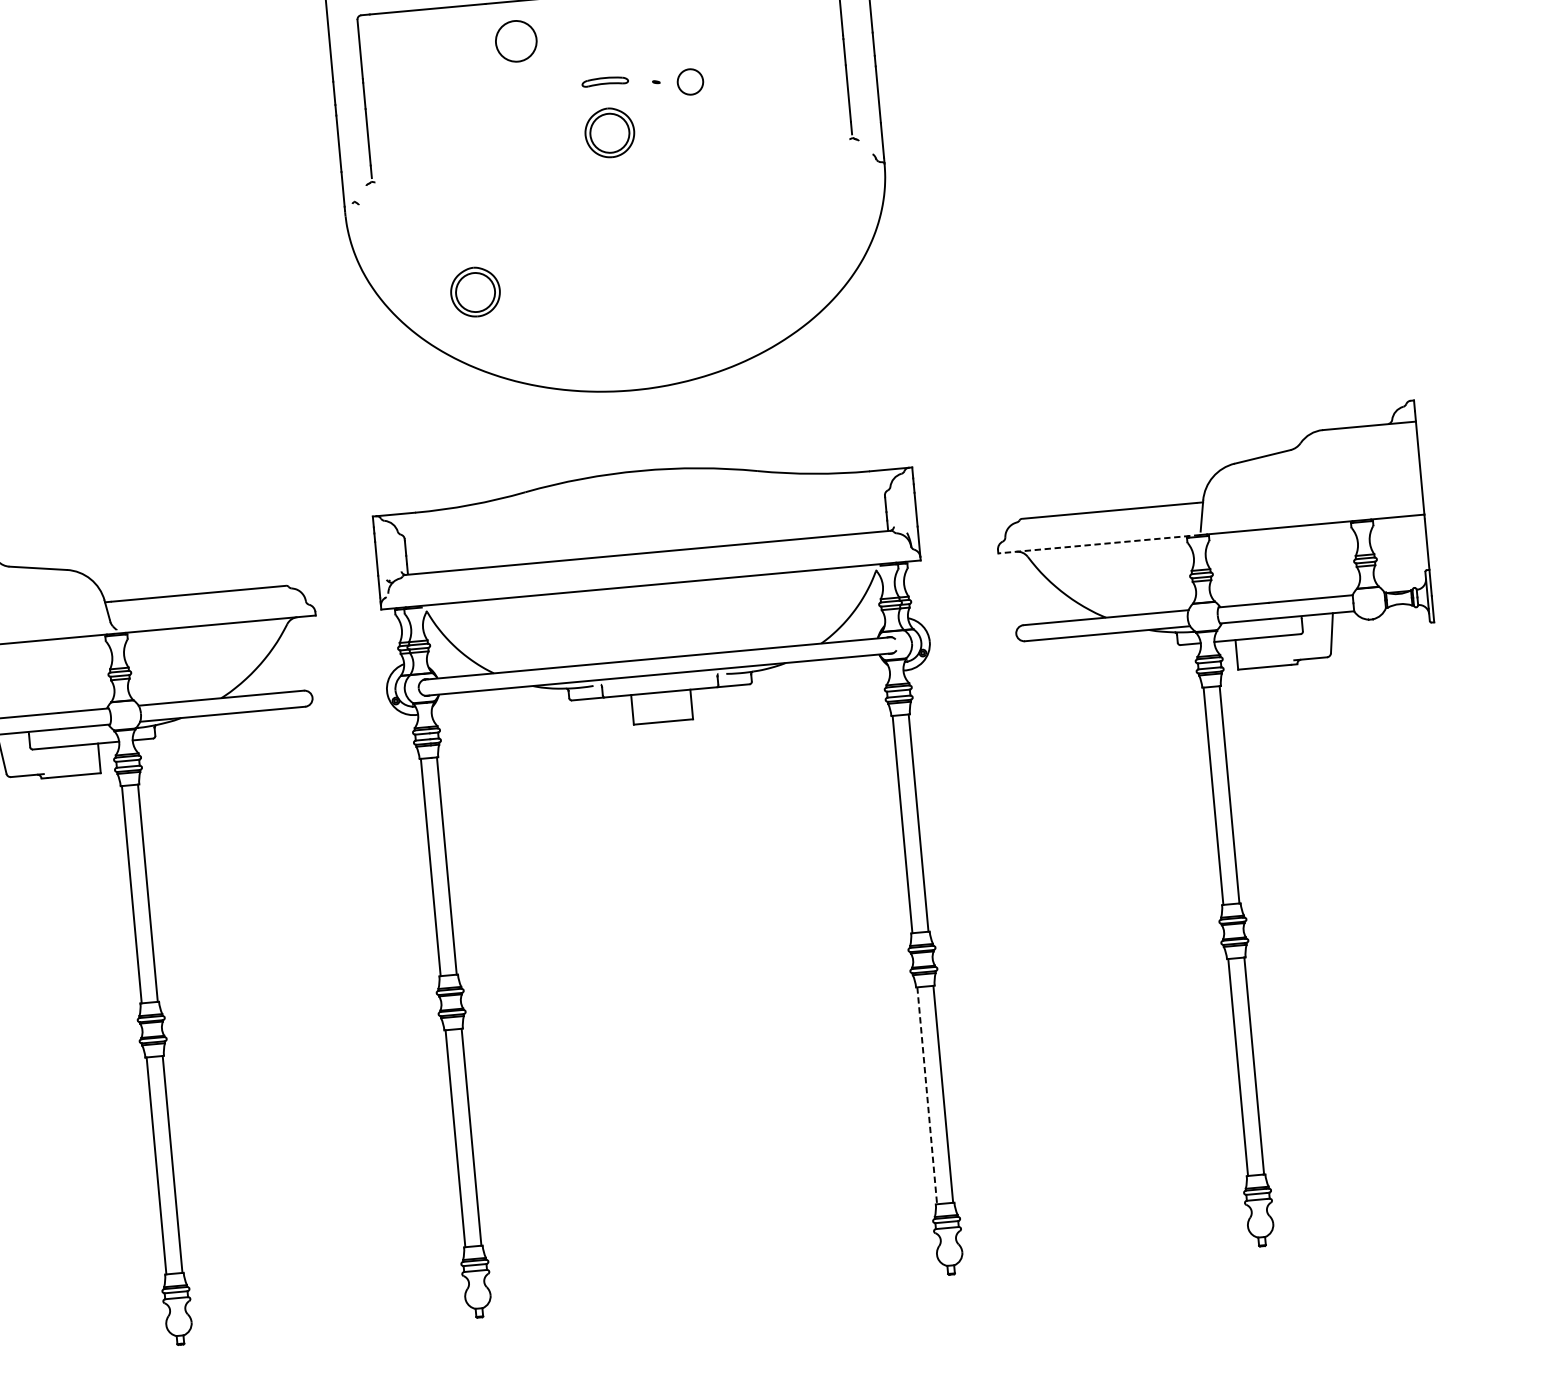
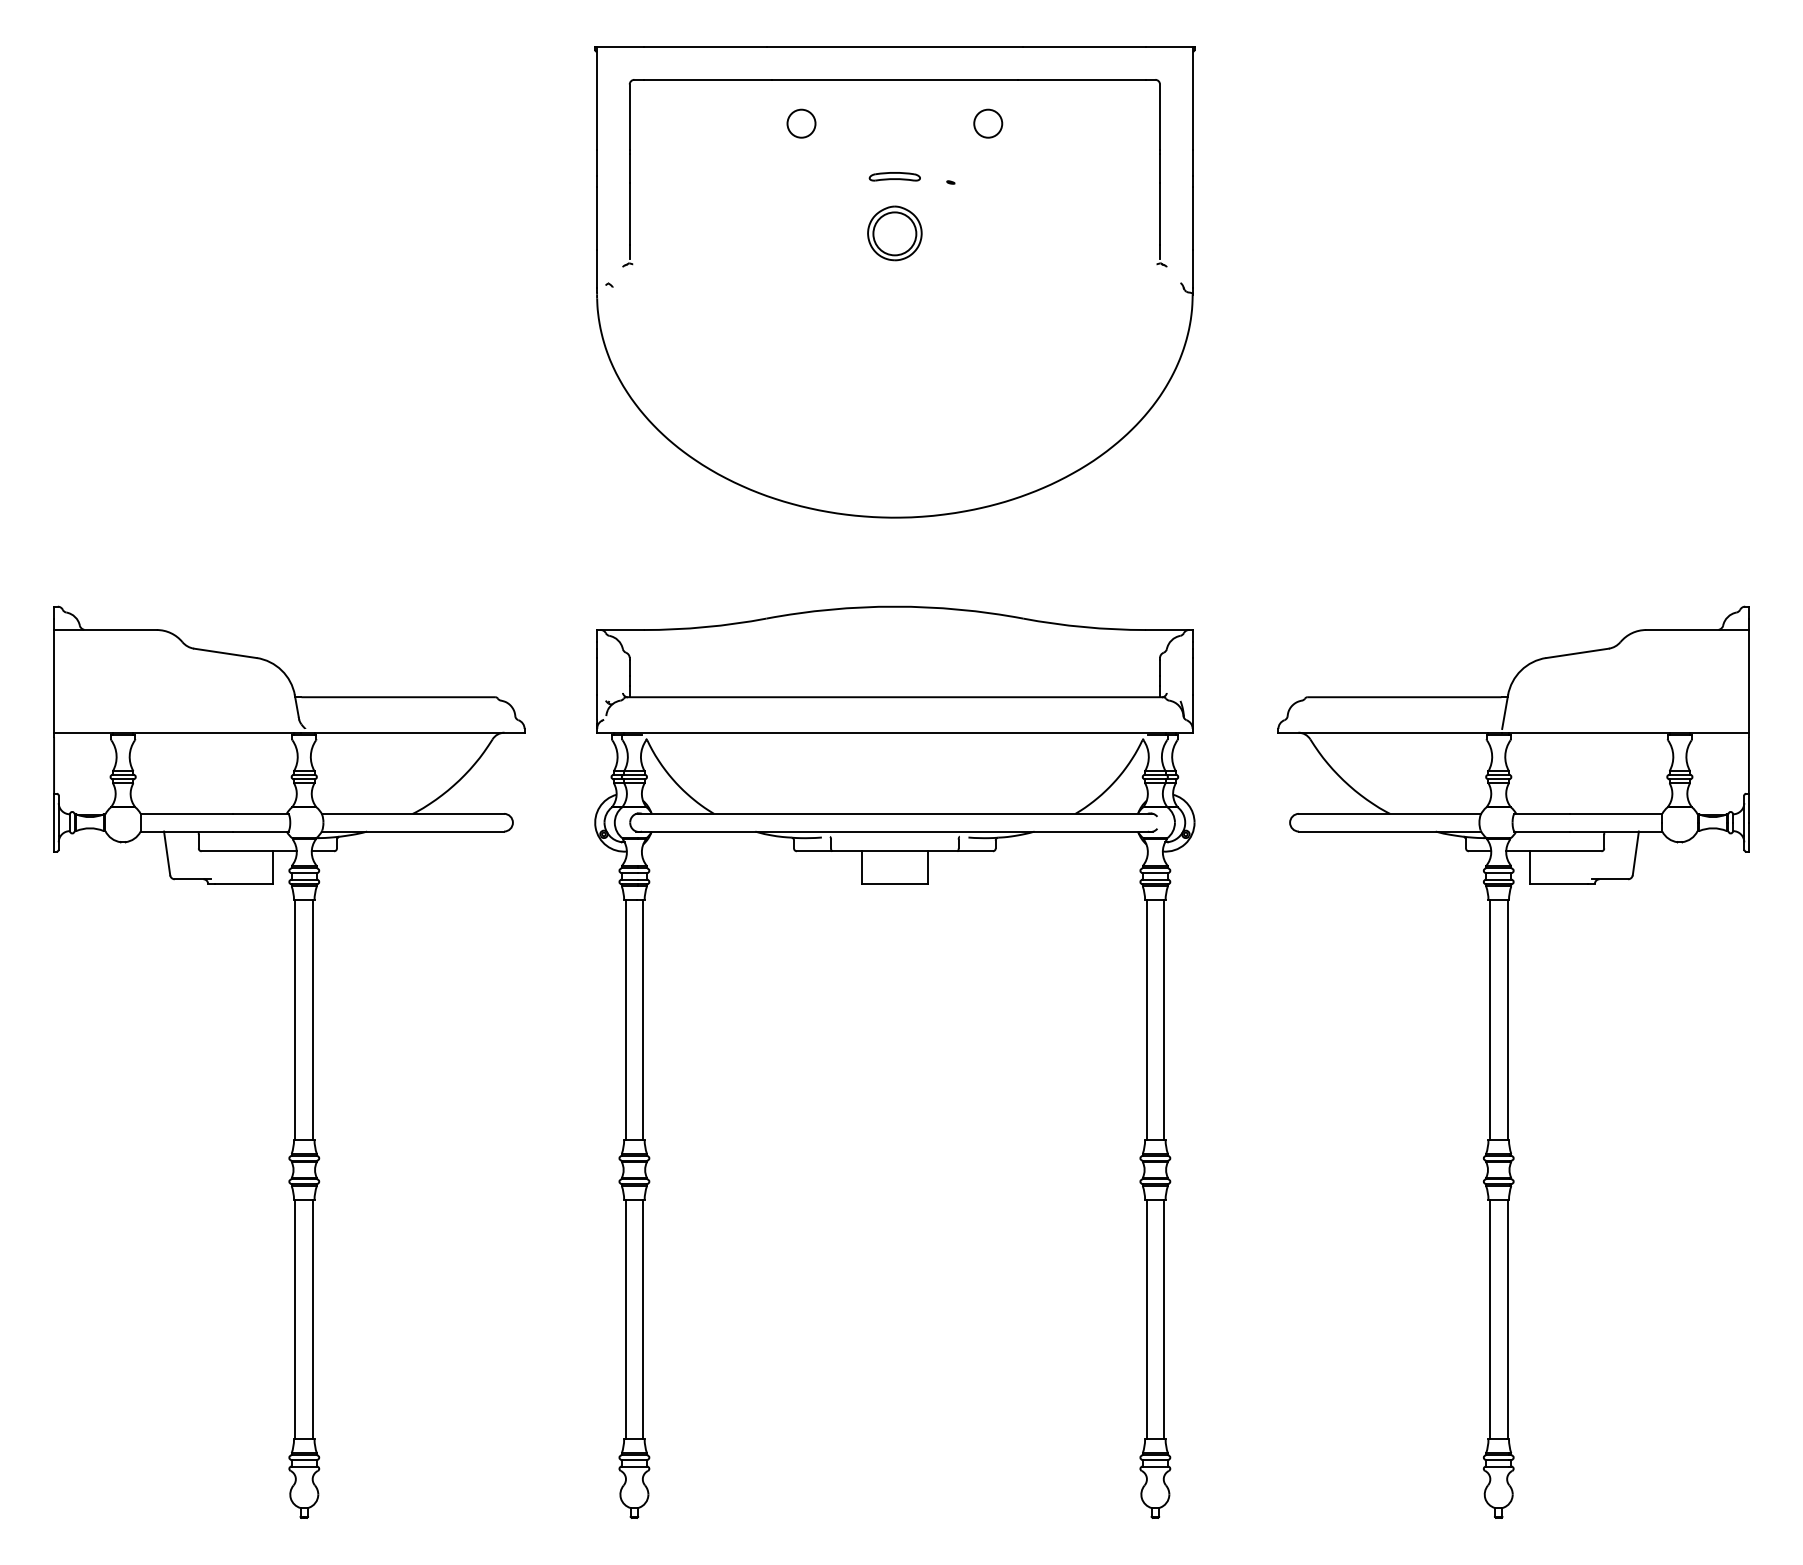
circle: (516, 41) -> (801, 123), size x0.62
circle: (690, 81) -> (988, 123), moved
part: (475, 292) -> (731, 394), removed
line: (1098, 544) -> (1389, 732), dashed -> solid
line: (927, 1095) -> (1146, 1319), dashed -> solid

